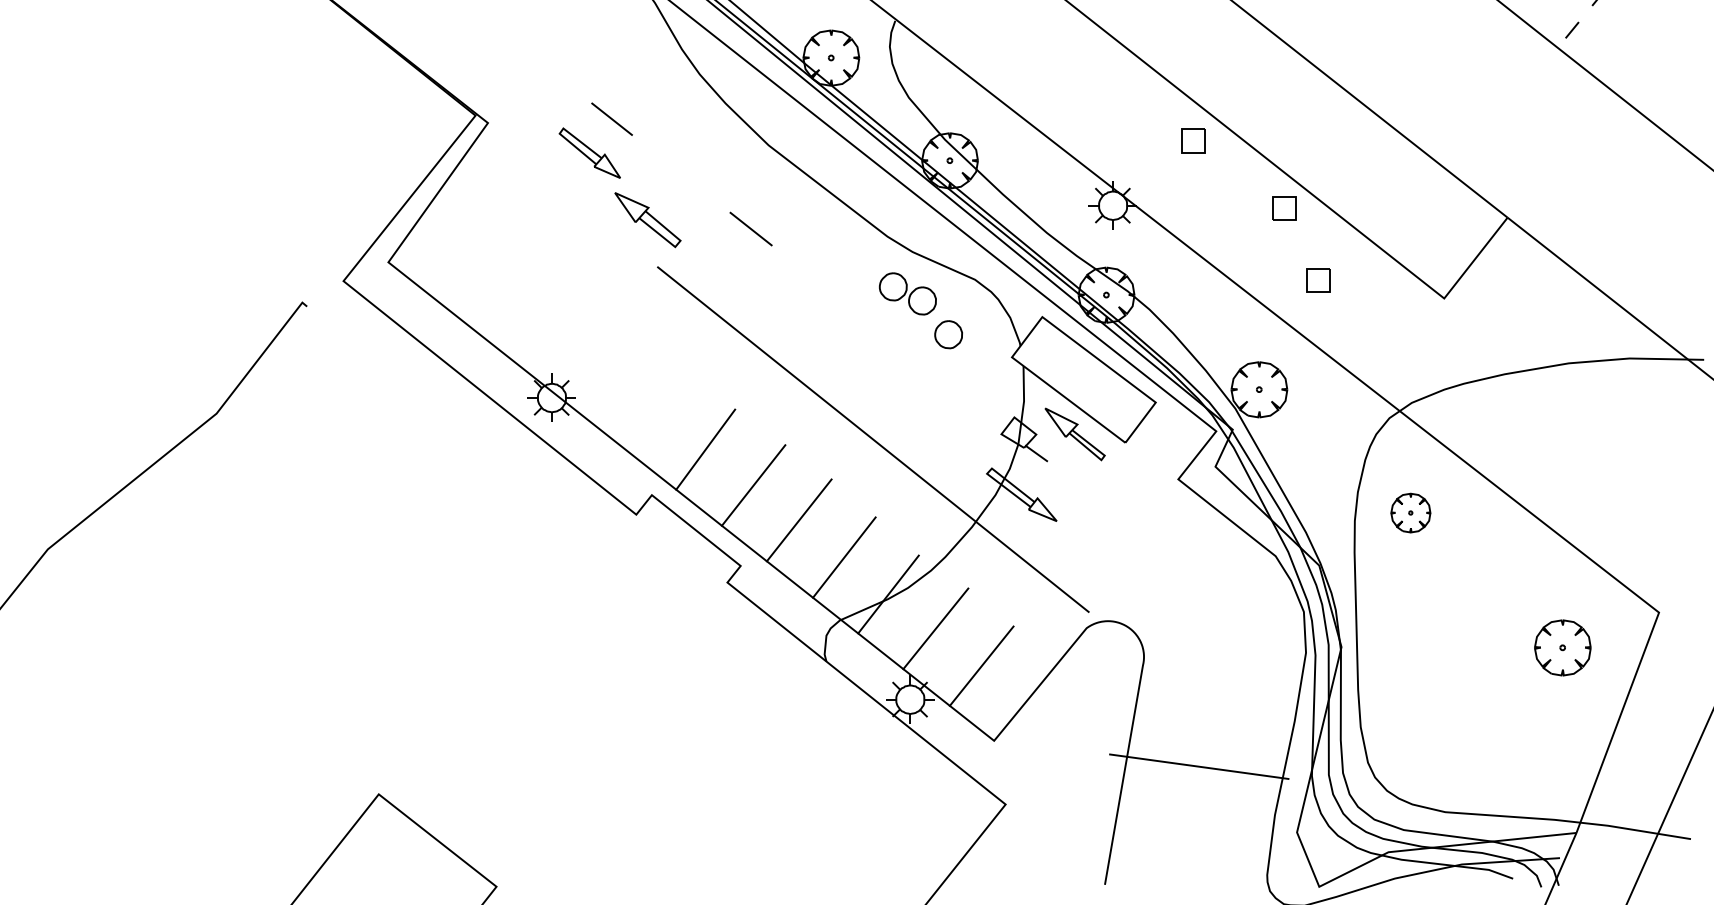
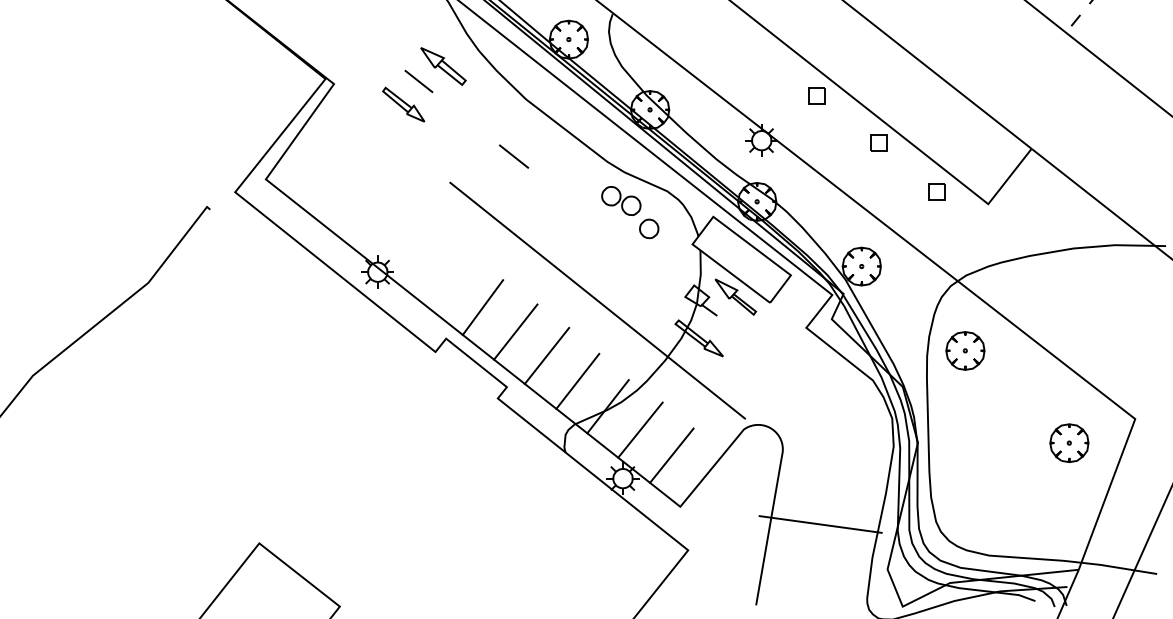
part: (647, 220) -> (443, 66), moved
part: (1317, 280) -> (936, 191), moved
part: (1410, 512) -> (965, 350), size x1.43

